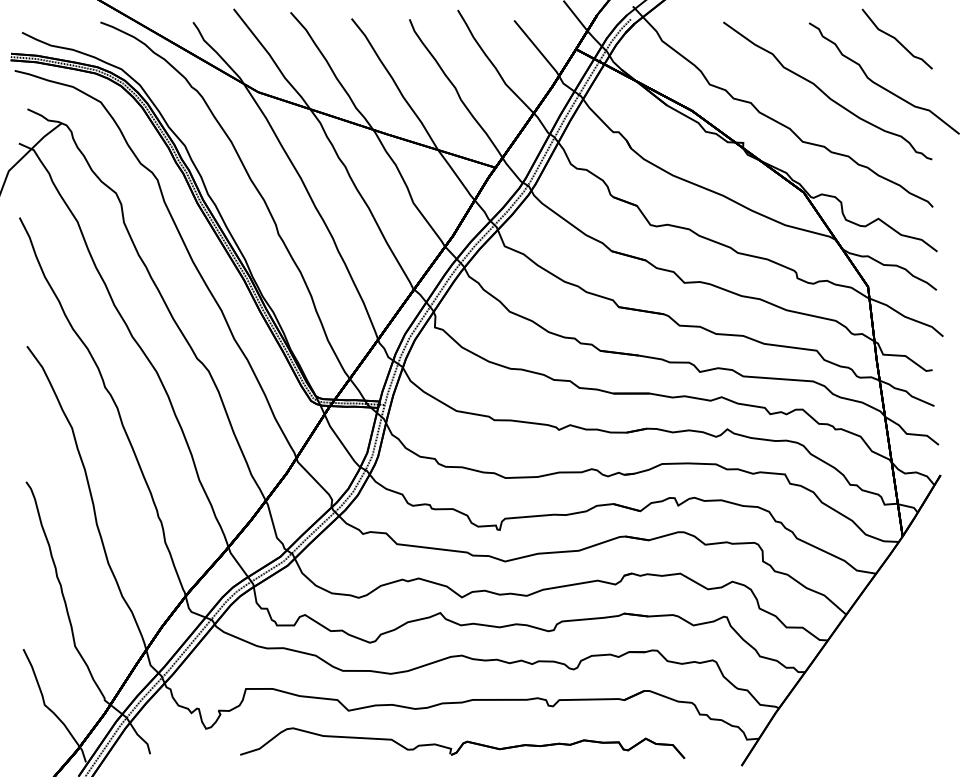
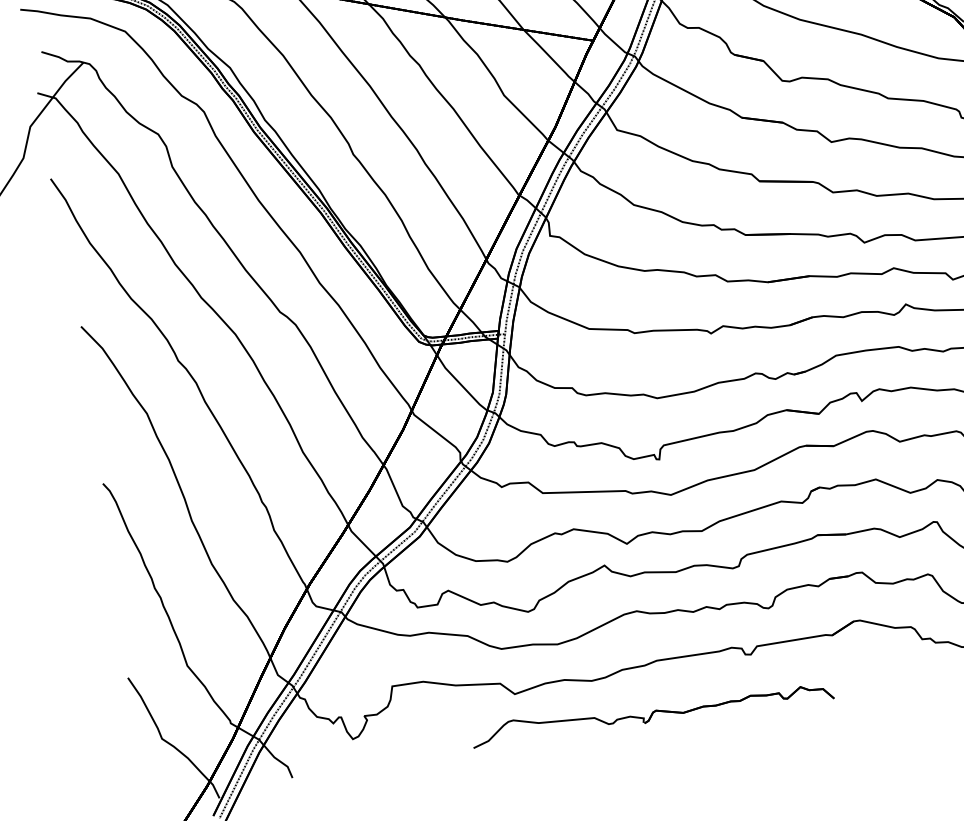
part: (462, 742) -> (652, 711), size x0.7

